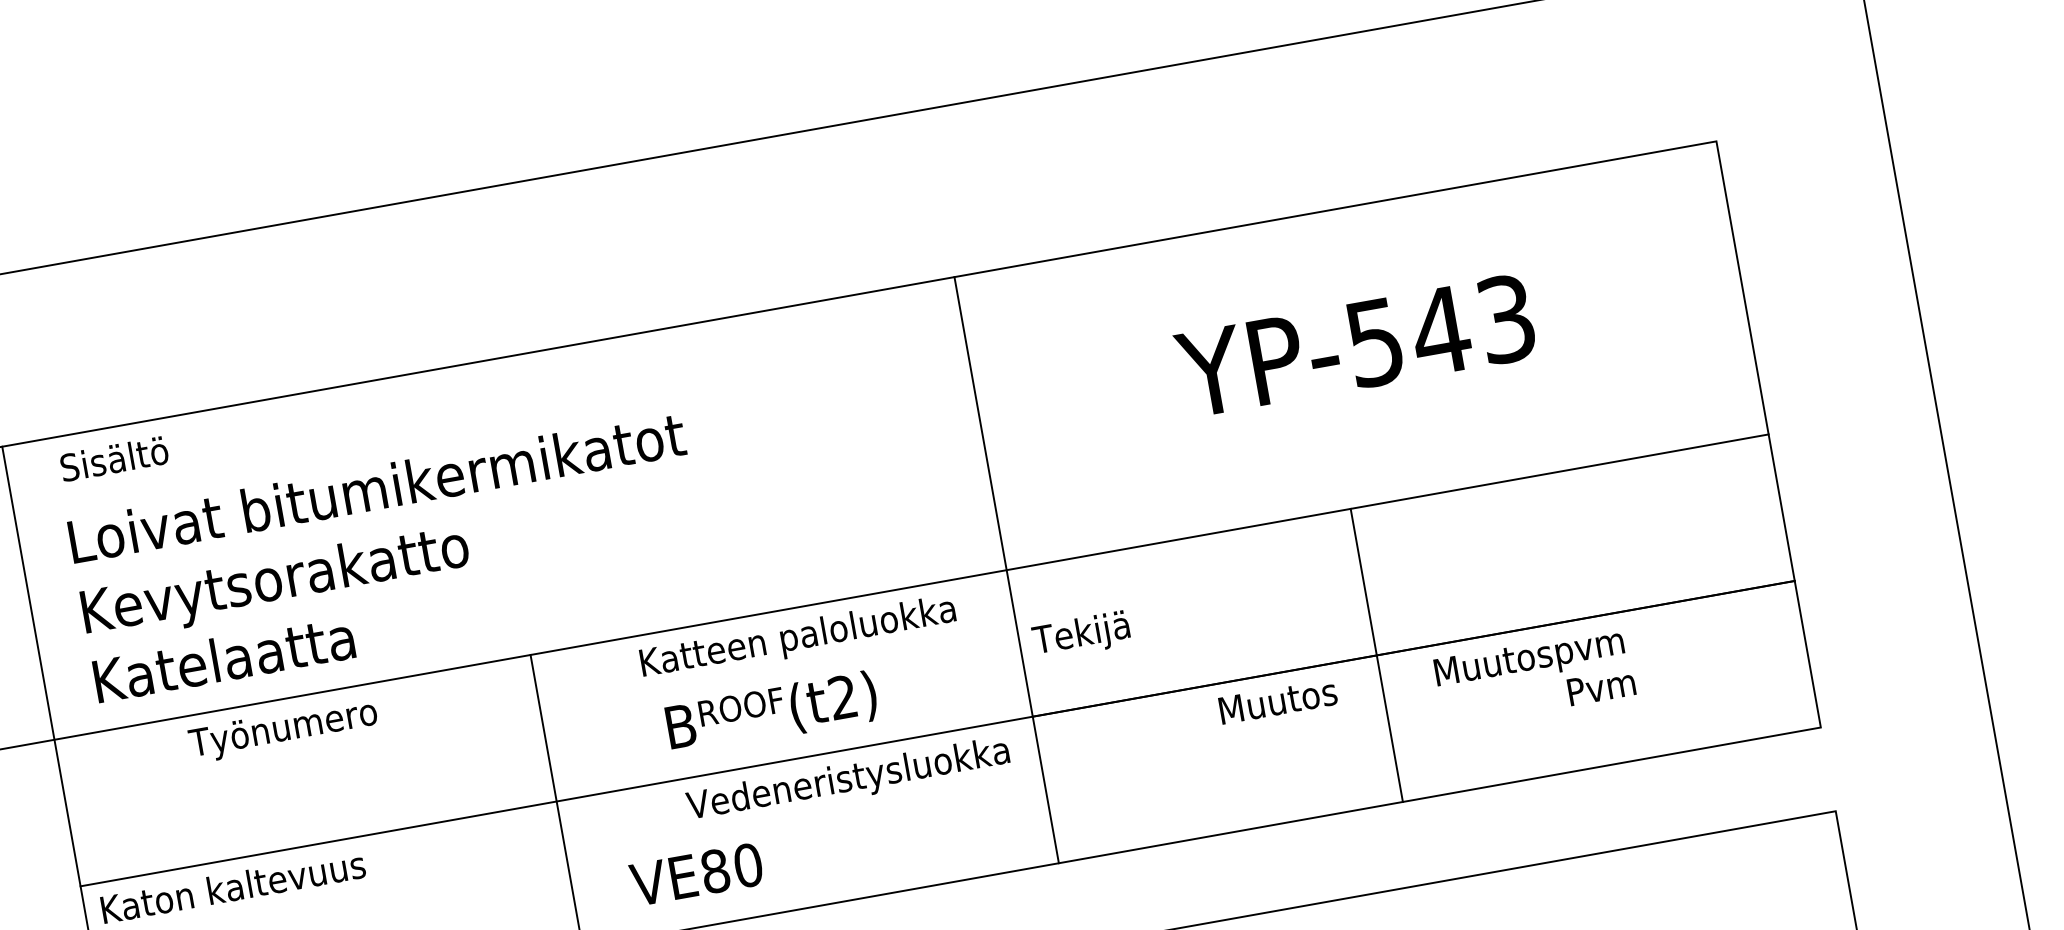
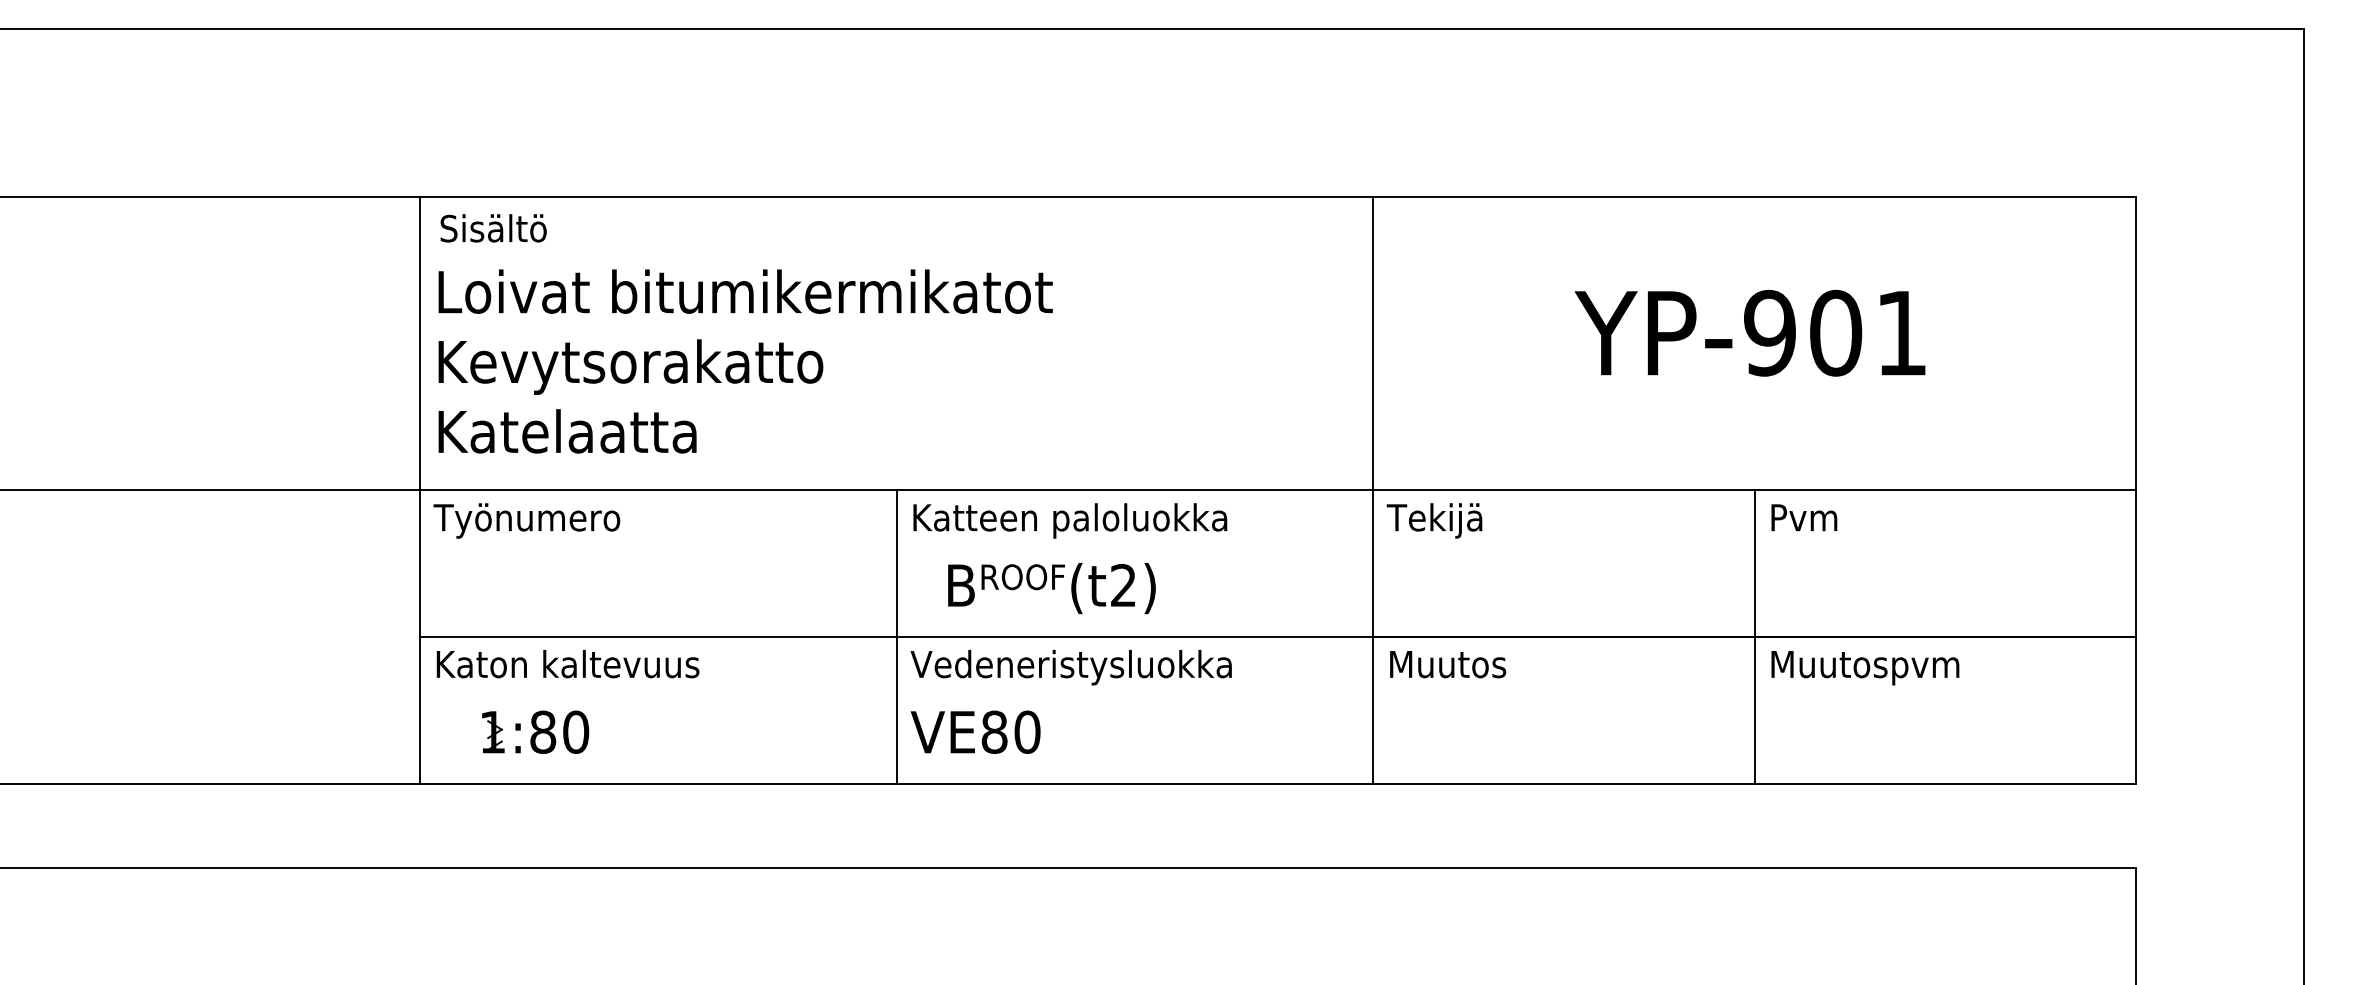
text: (1440, 330) -> (1835, 332), YP-543 -> YP-901
text: (114, 459) -> (493, 228), moved
text: (389, 557) -> (745, 361), moved
text: (1081, 635) -> (1434, 520), moved
text: (798, 638) -> (1070, 520), moved
line: (1376, 654) -> (1754, 636), moved
text: (1601, 686) -> (1804, 517), moved
text: (1278, 701) -> (1448, 664), moved
text: (771, 713) -> (1051, 588), moved
text: (283, 730) -> (526, 520), moved
text: (847, 781) -> (1070, 667), moved
text: (696, 873) -> (975, 731), moved

